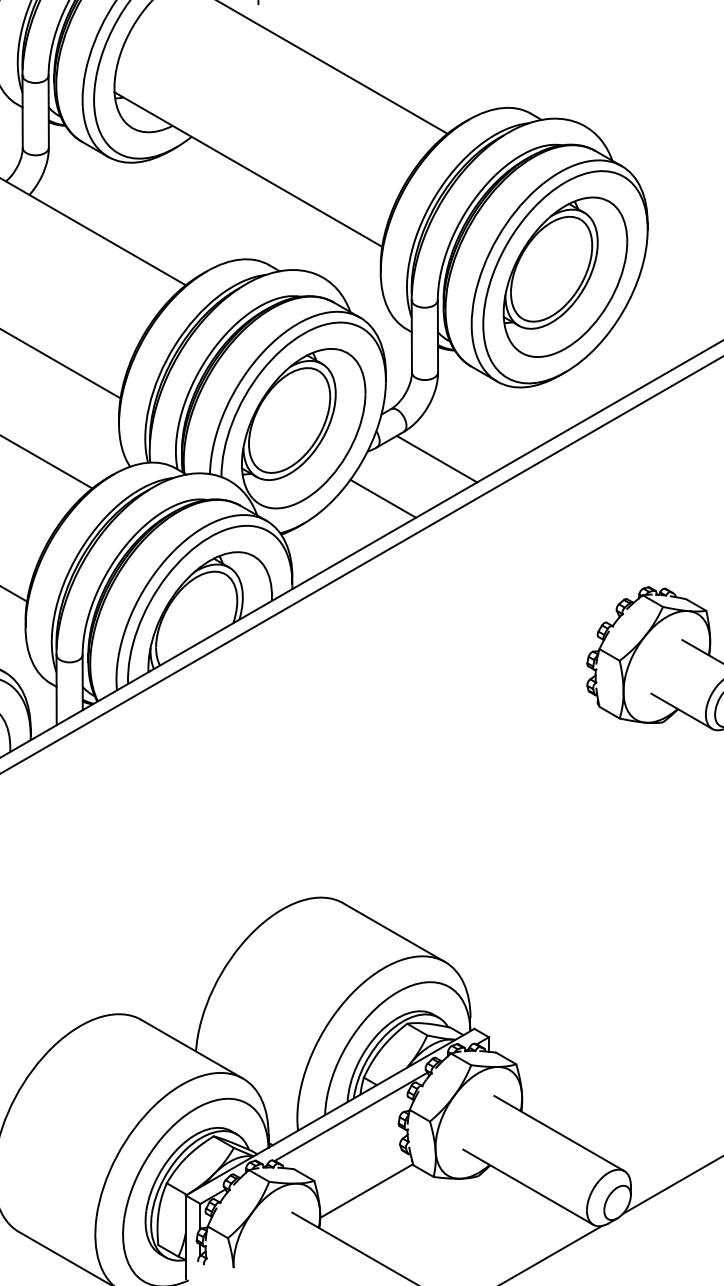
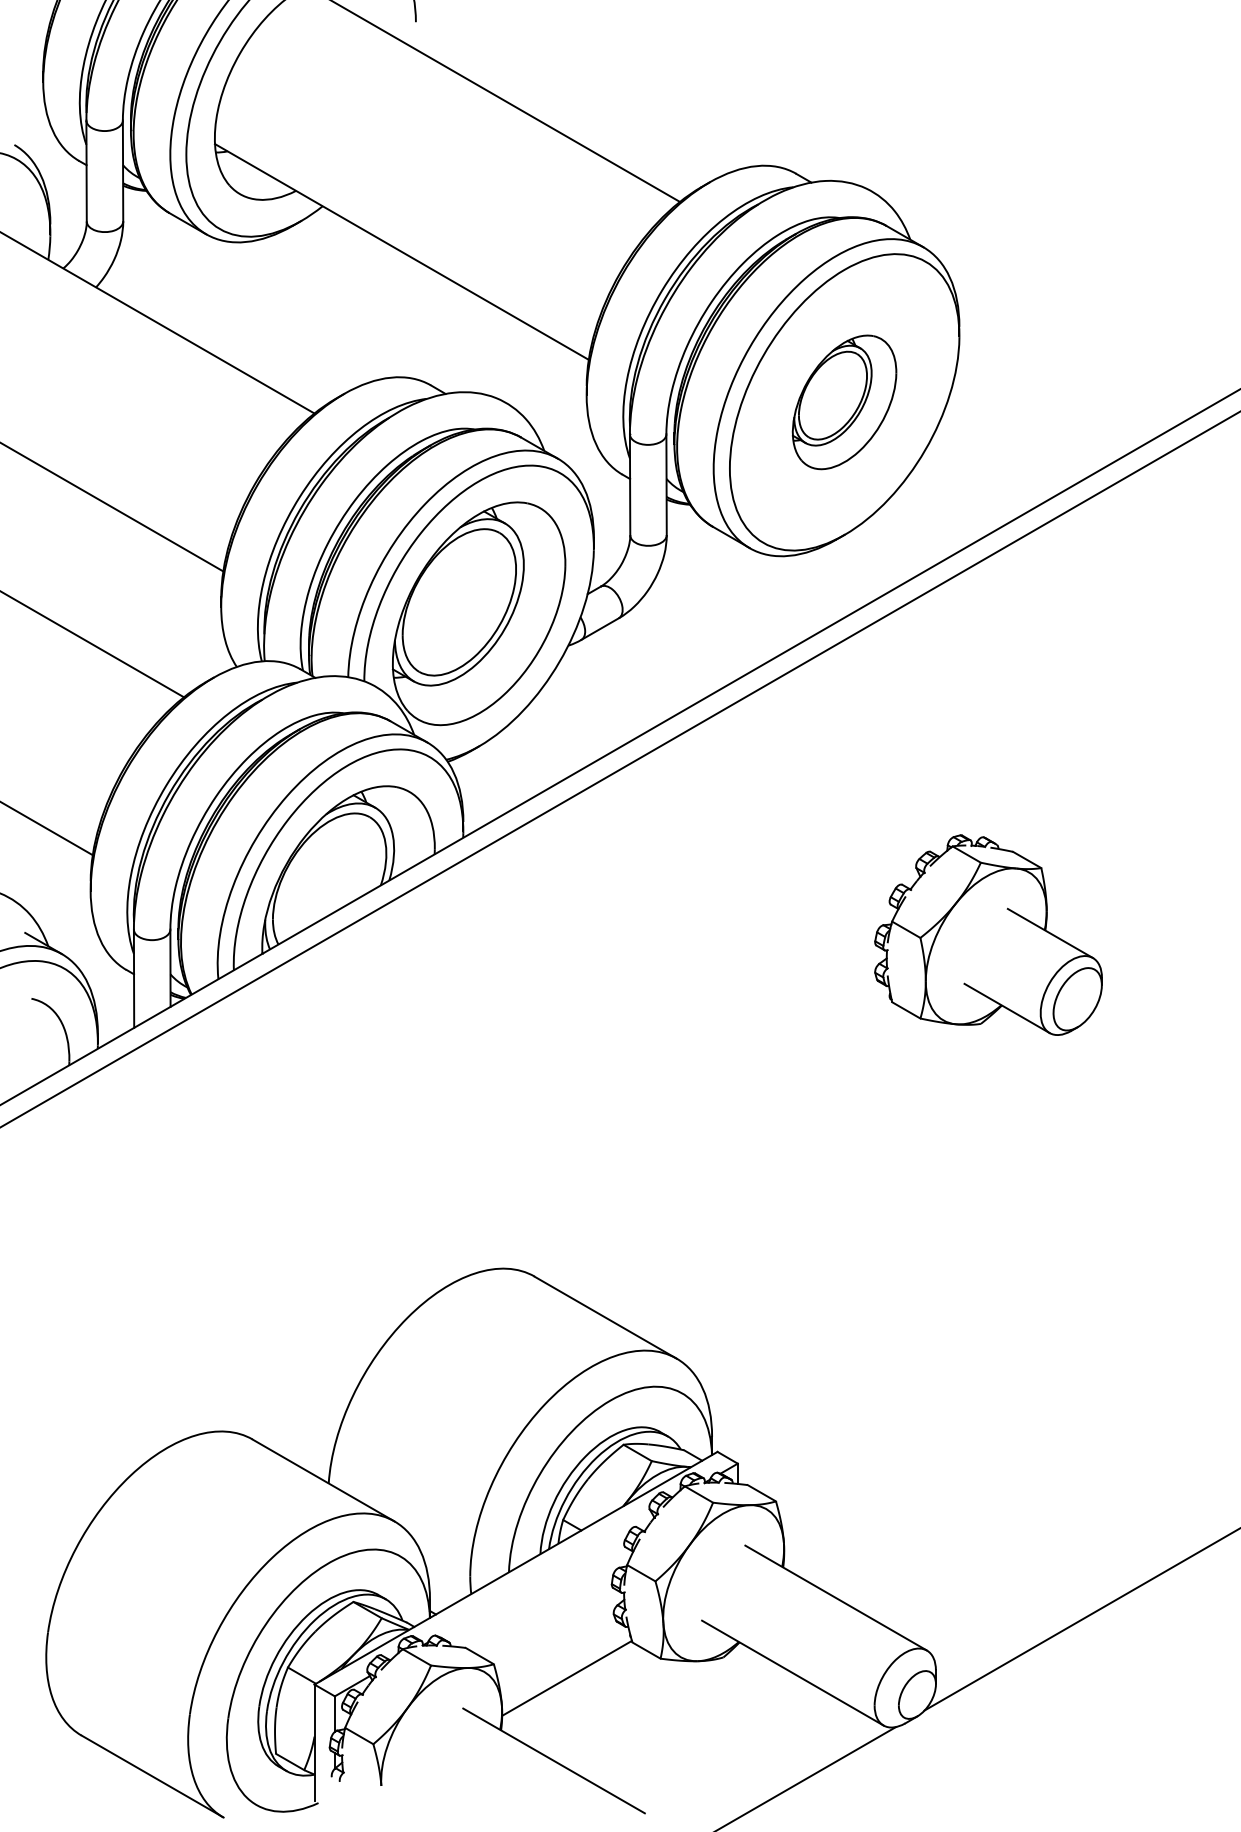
part: (565, 277) -> (844, 402), size x0.6
line: (437, 458) -> (665, 655), removed
line: (383, 498) -> (590, 711), removed
line: (350, 1116) -> (544, 1574), removed

